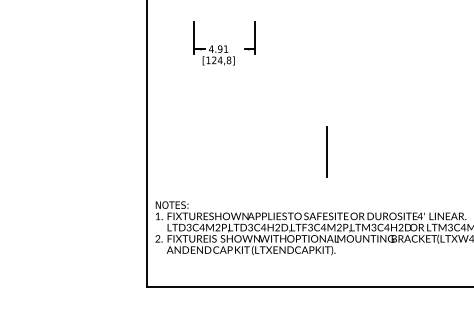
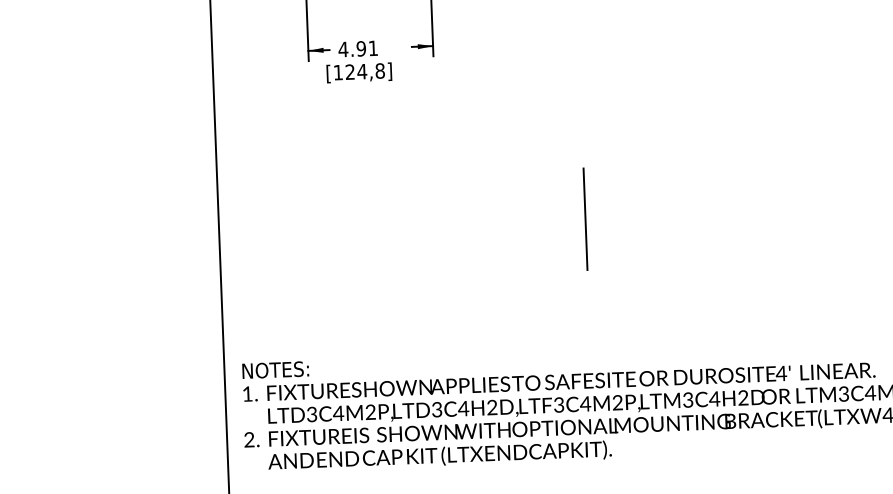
line: (326, 151) -> (584, 218), moved

